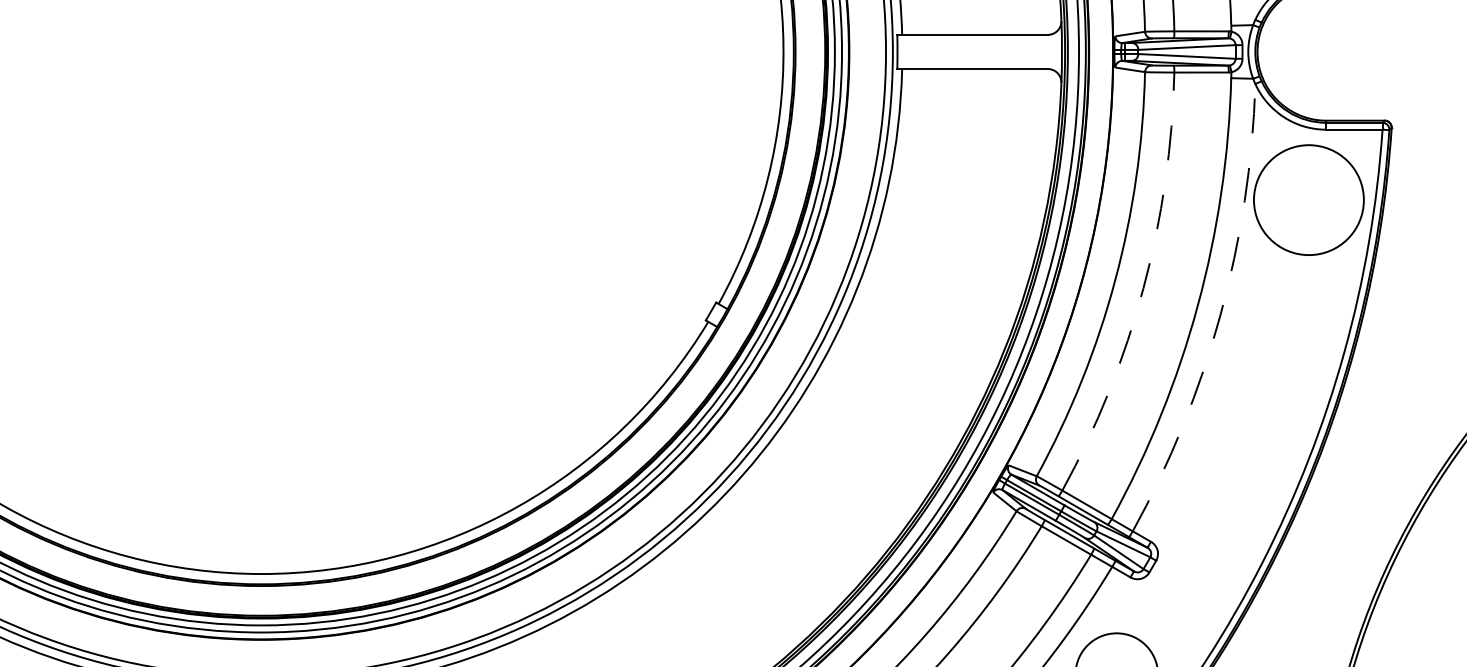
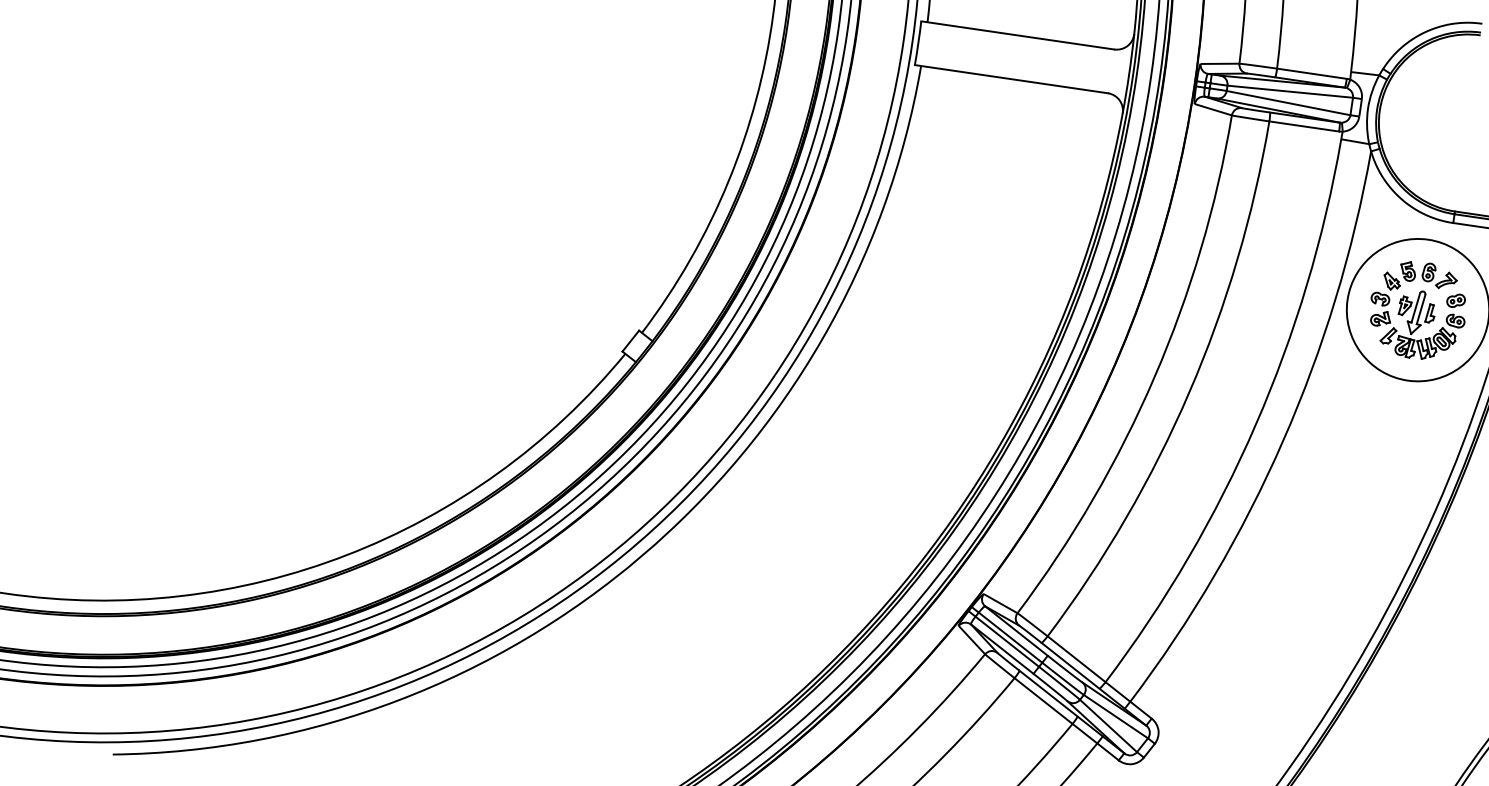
part: (1308, 200) -> (1417, 310), added
arc: (1143, 288) -> (1189, 392), dashed -> solid
arc: (1220, 314) -> (1283, 440), dashed -> solid

